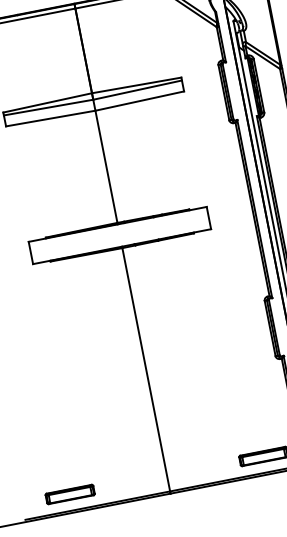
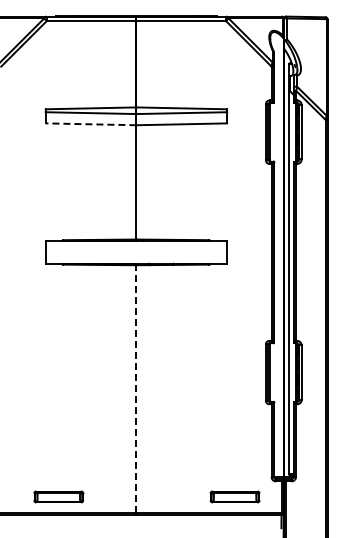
line: (50, 118) -> (90, 124), solid -> dashed
line: (146, 370) -> (136, 389), solid -> dashed
part: (69, 494) -> (58, 496), moved

